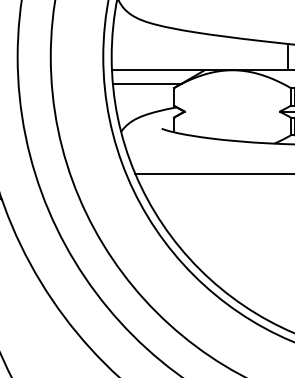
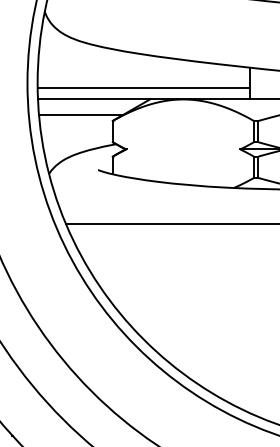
line: (199, 60) -> (143, 87), added

